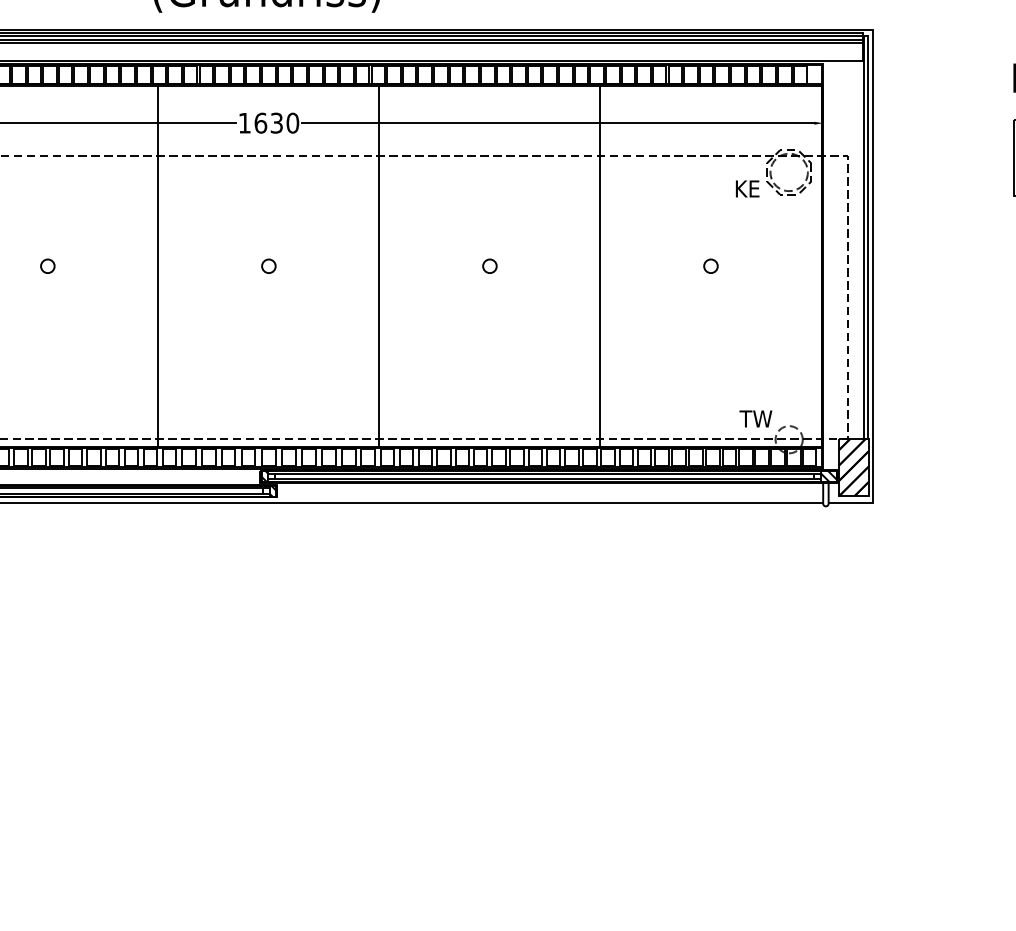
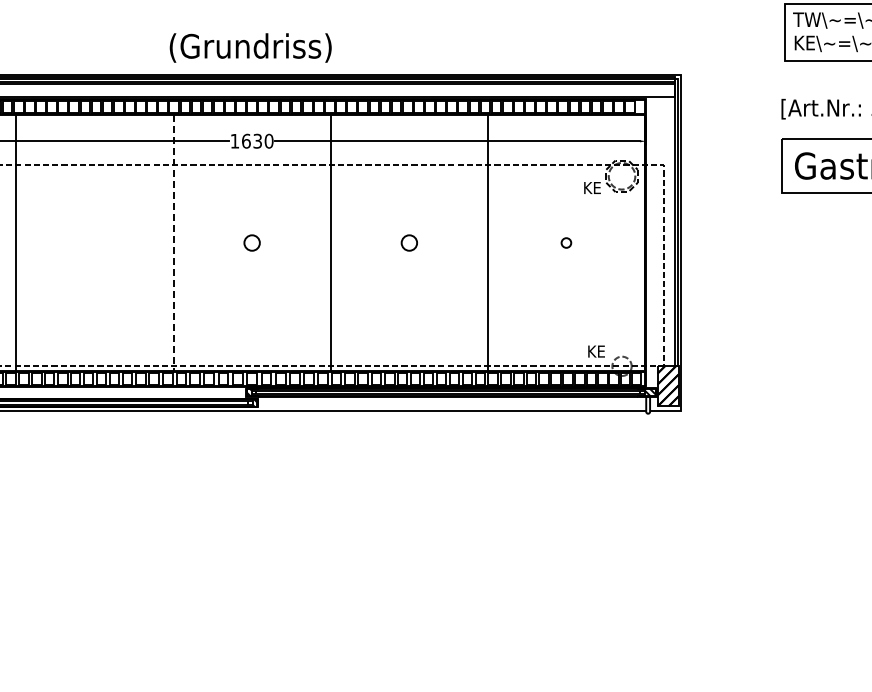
circle: (47, 265) -> (94, 242), removed
circle: (268, 265) -> (251, 242), size x1.6
circle: (488, 265) -> (408, 242), size x1.6
line: (158, 266) -> (173, 243), solid -> dashed
text: (754, 418) -> (597, 351), TW -> KE

